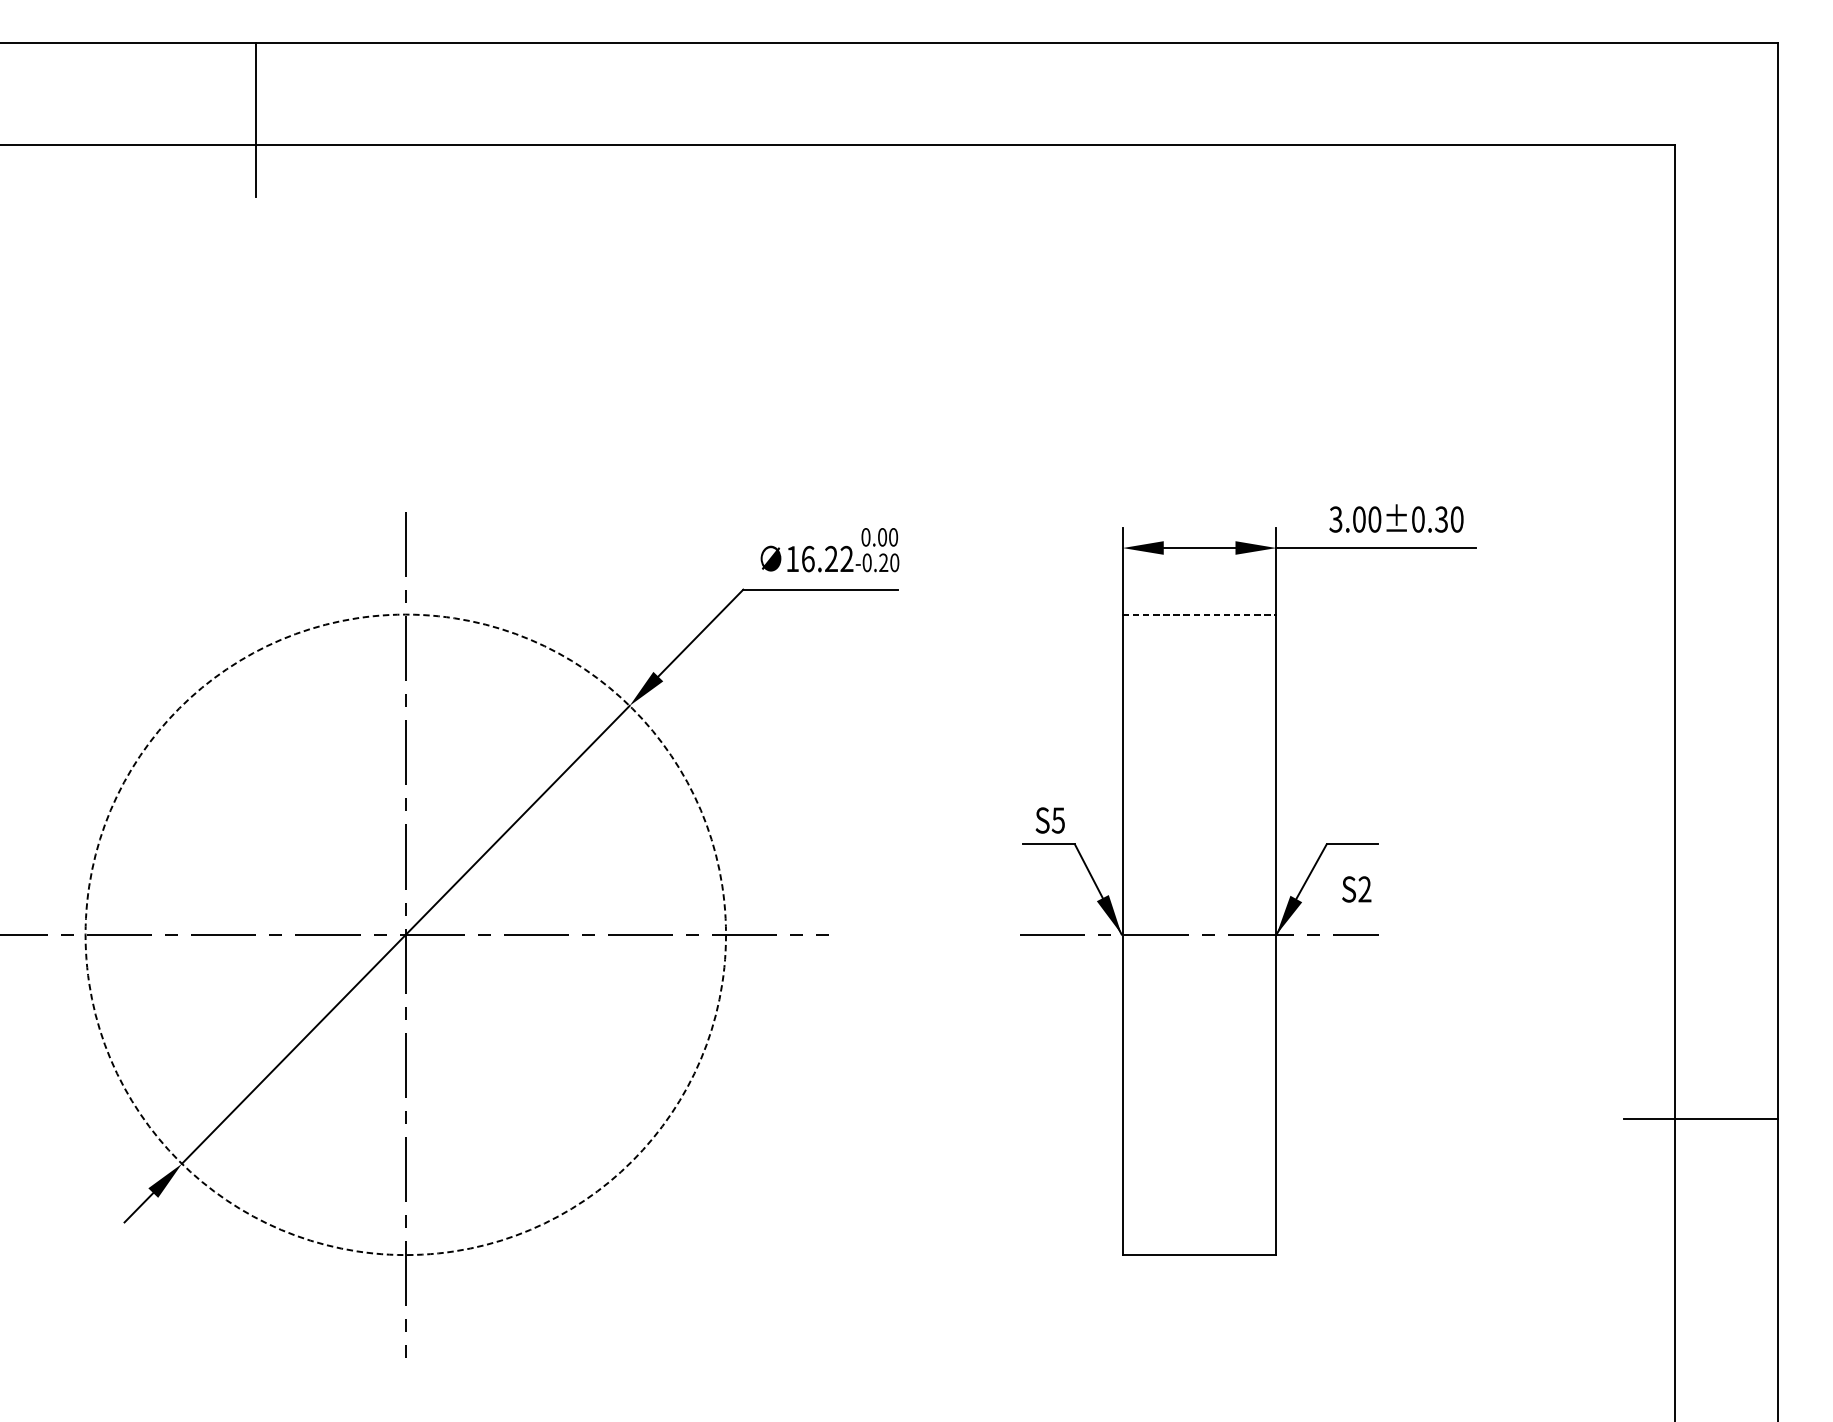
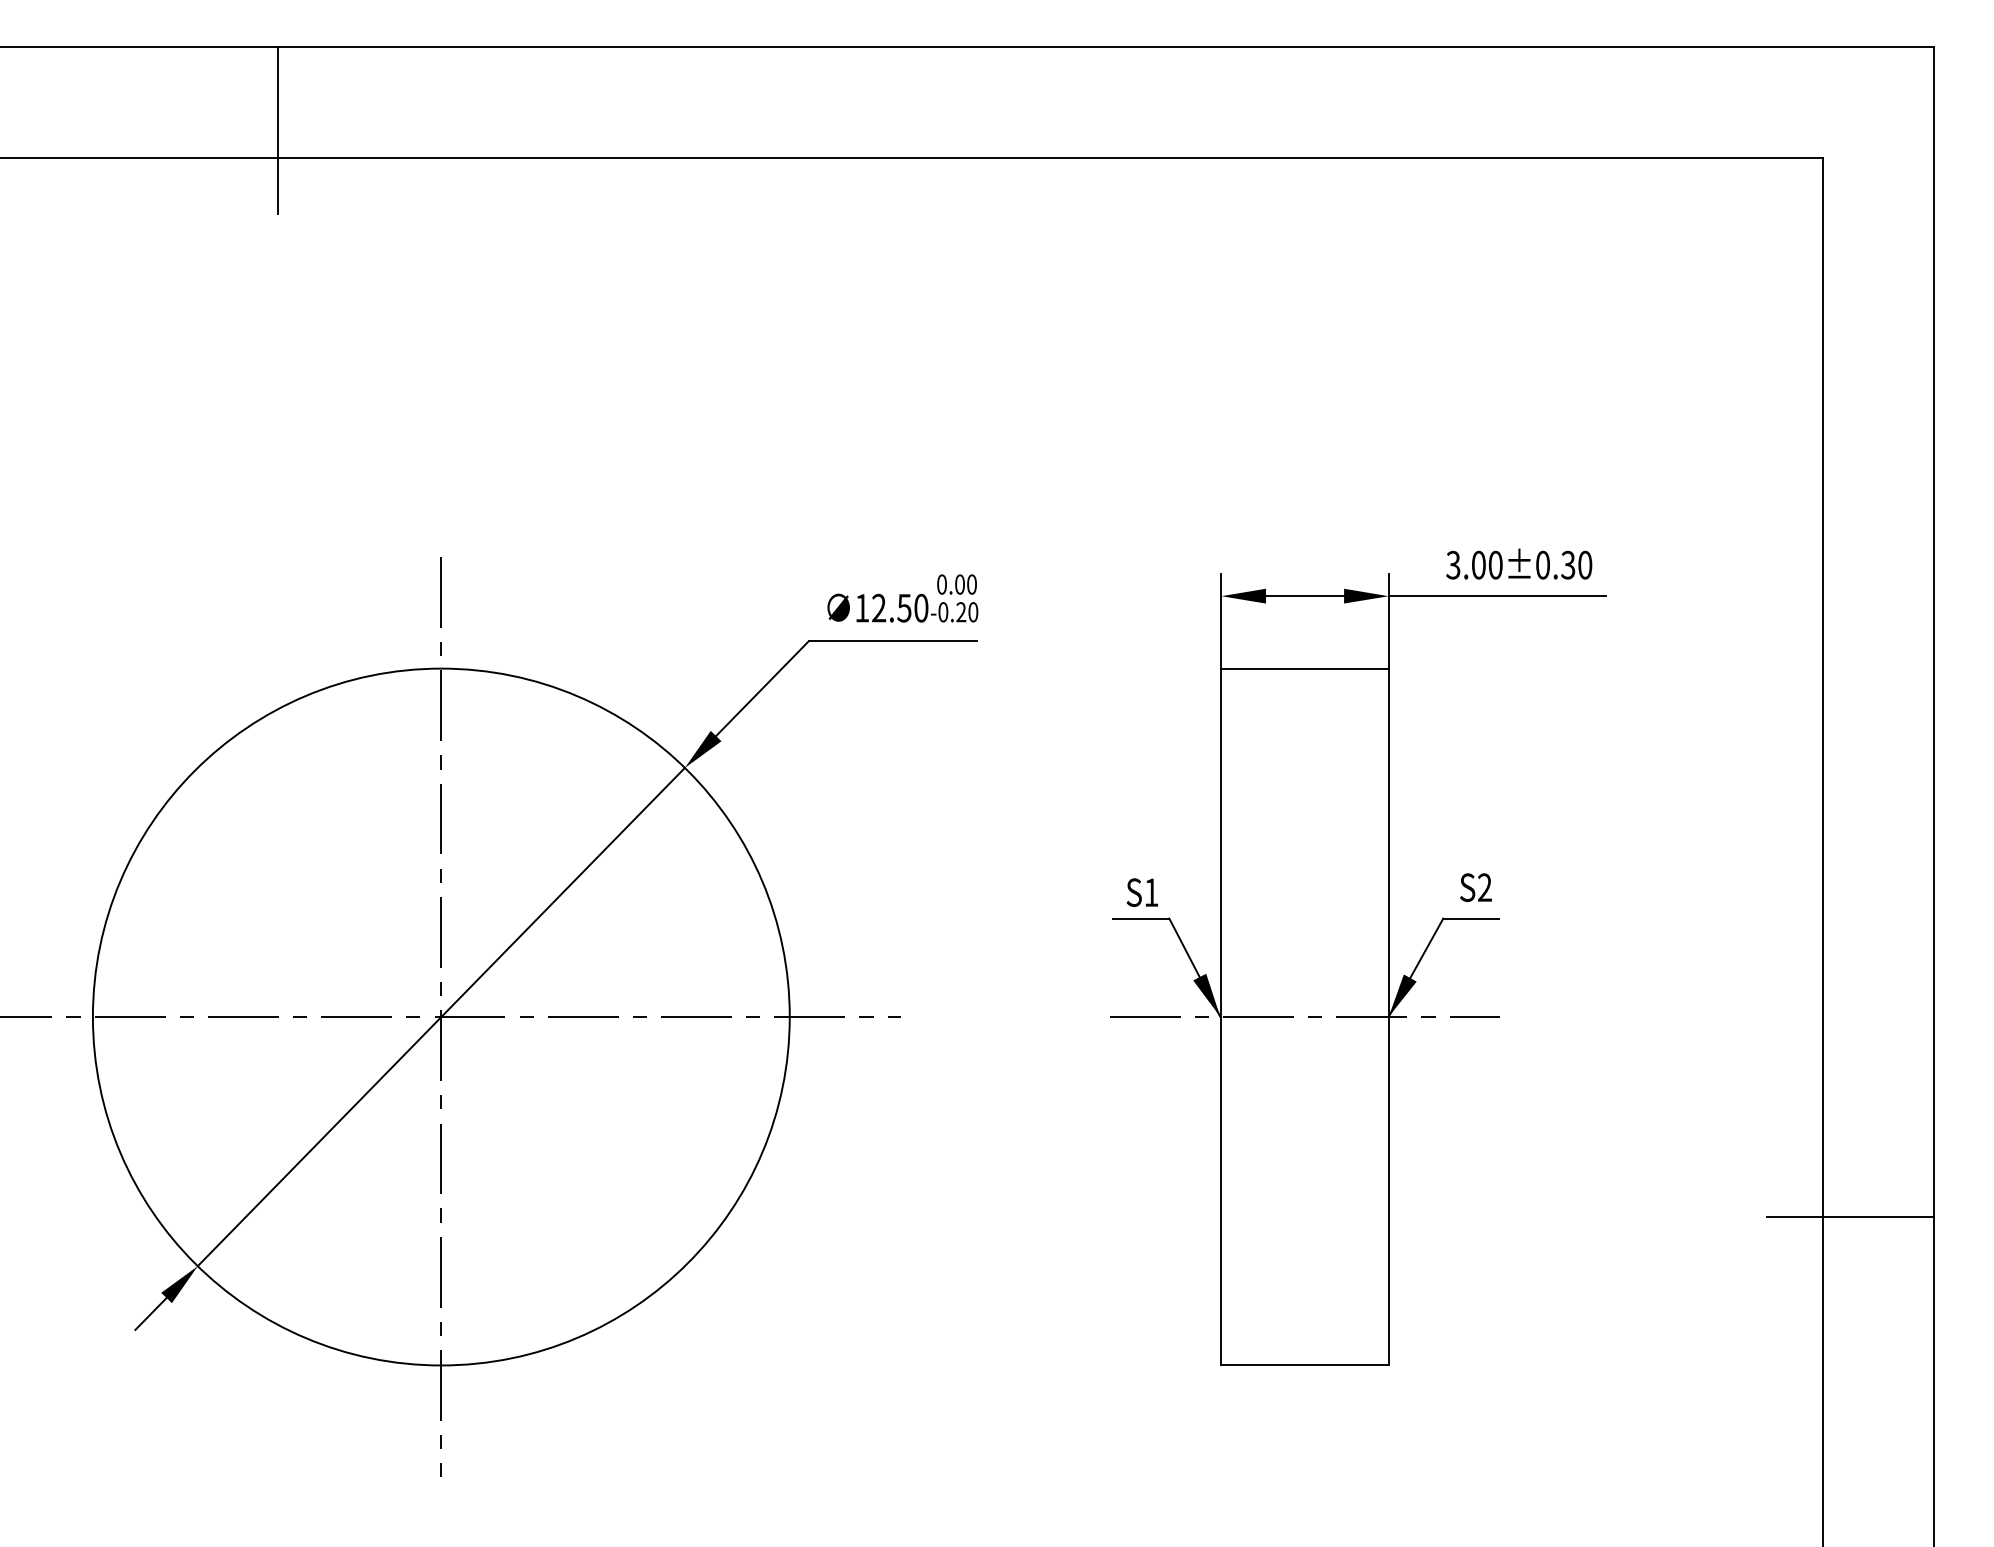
text: (827, 558) -> (900, 607), 16.22 -> 12.50
line: (1200, 614) -> (1305, 668), dashed -> solid
text: (1058, 820) -> (1151, 892), S5 -> S1
text: (1356, 889) -> (1475, 887), moved
circle: (405, 934) -> (440, 1016), dashed -> solid

